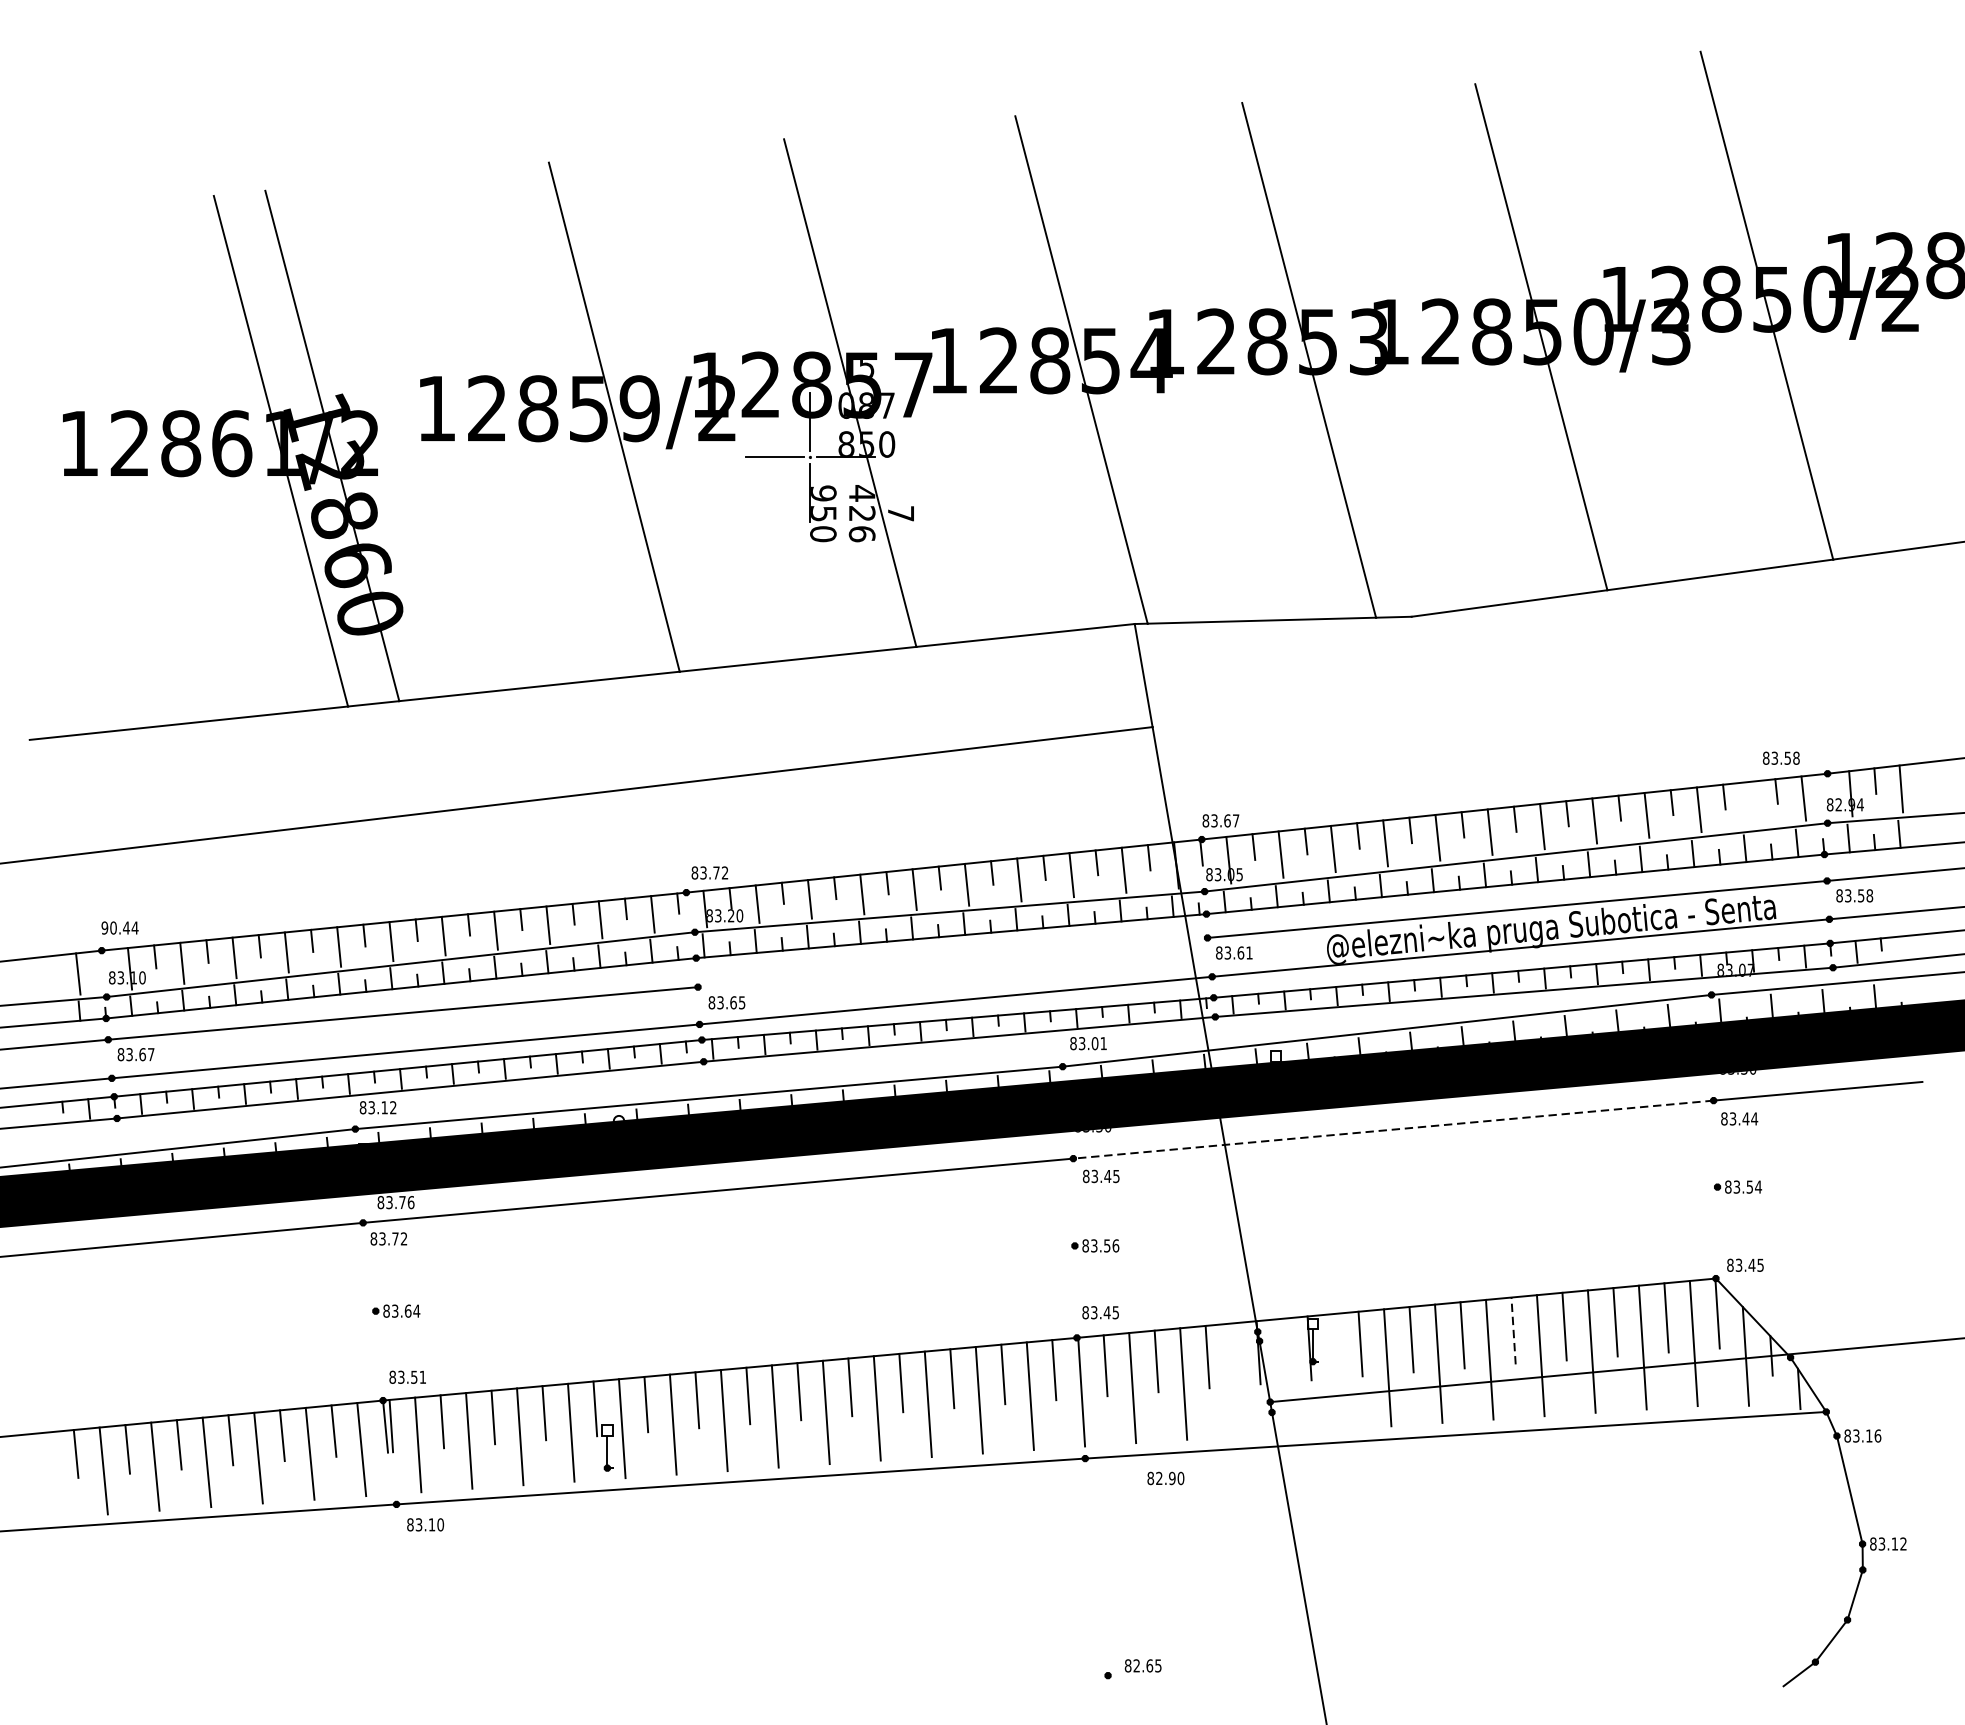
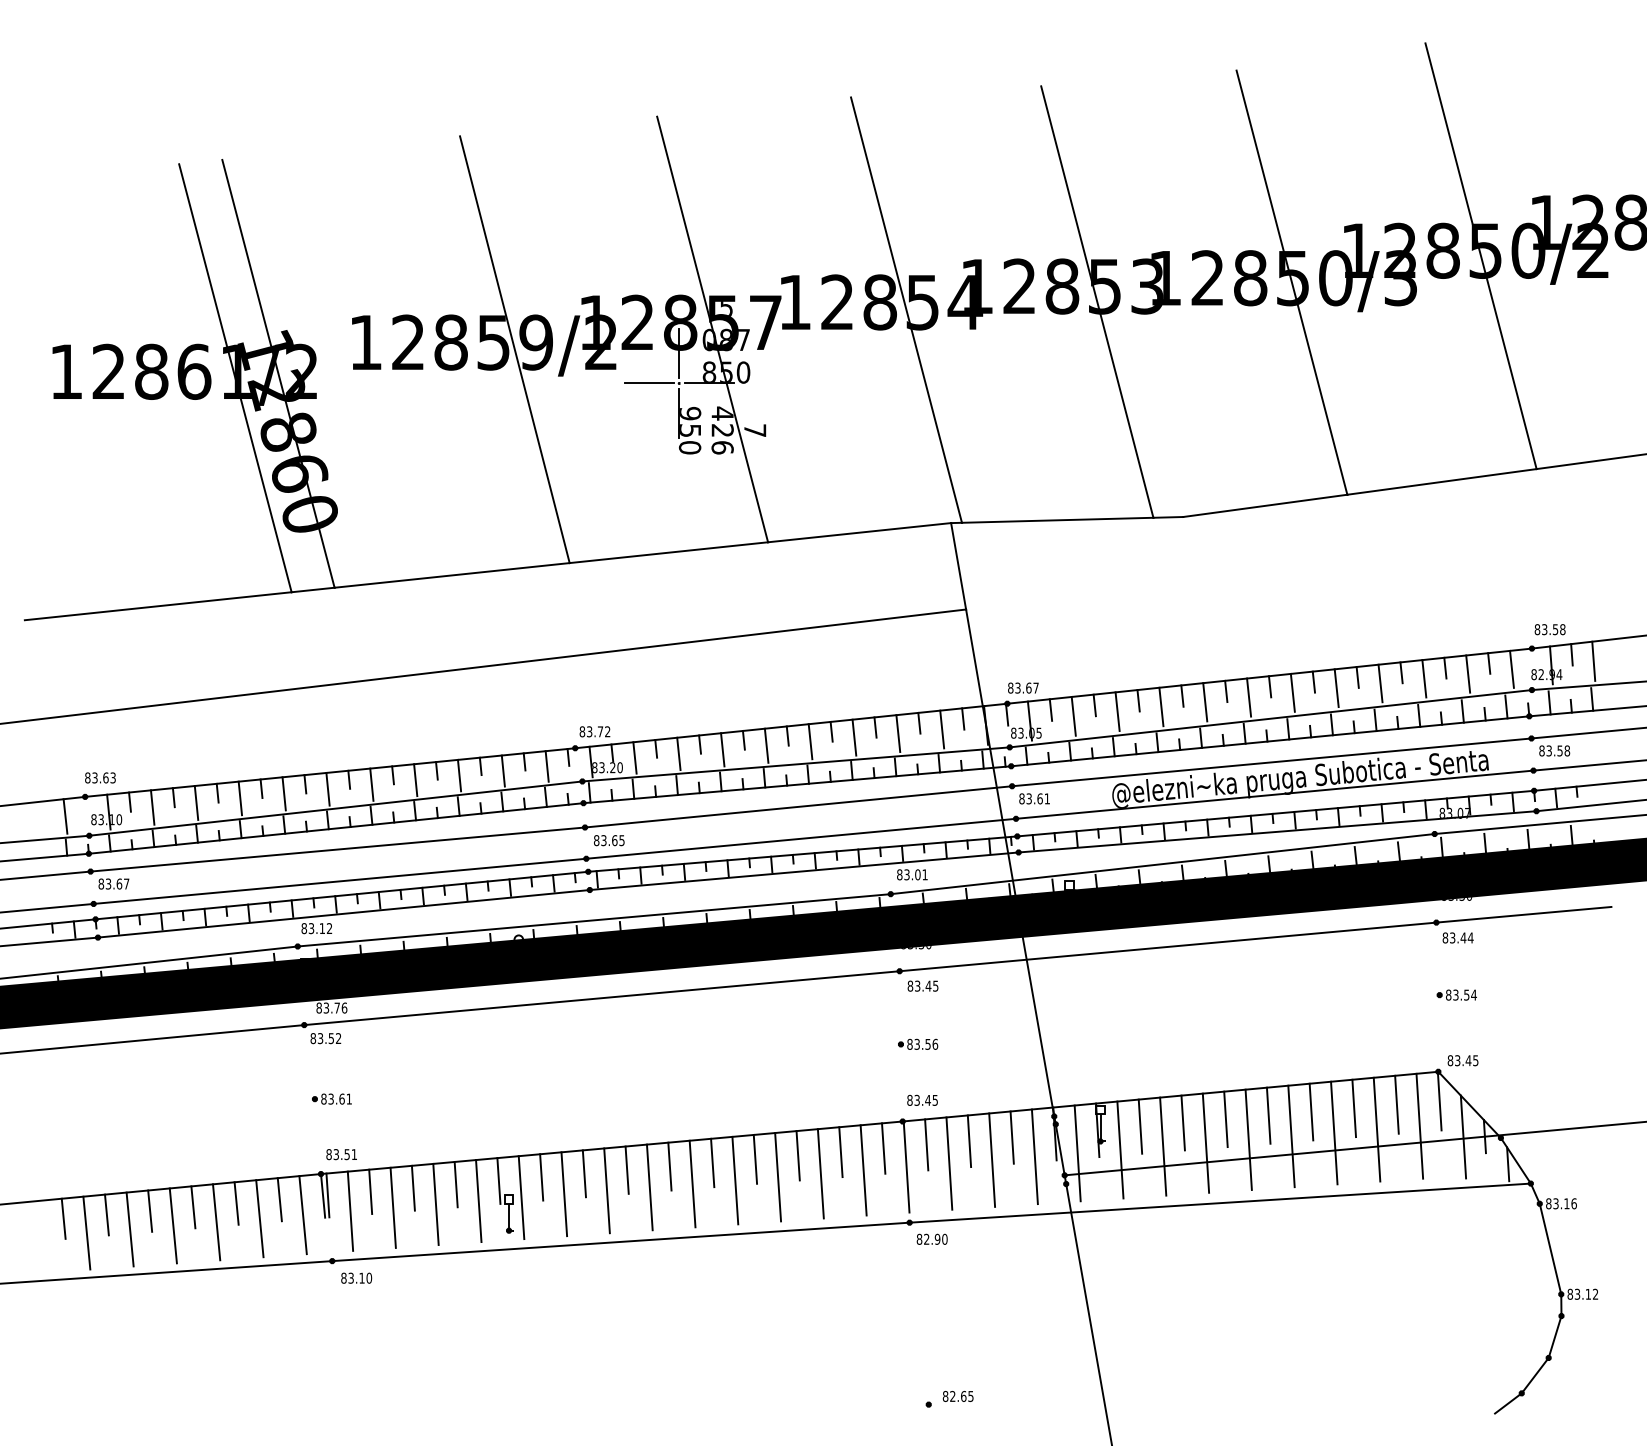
text: (1780, 758) -> (1549, 629), moved
line: (1751, 803) -> (1468, 673), added
text: (120, 927) -> (100, 777), 90.44 -> 83.63
line: (952, 962) -> (798, 806), added
line: (1392, 1129) -> (1167, 946), dashed -> solid
text: (394, 1238) -> (330, 1038), 83.72 -> 83.52
text: (417, 1310) -> (349, 1098), 83.64 -> 83.61
line: (1513, 1330) -> (1268, 1115), dashed -> solid
line: (1336, 1371) -> (1120, 1149), added
line: (1285, 1376) -> (1077, 1153), added
line: (1234, 1379) -> (1034, 1156), added
text: (1165, 1477) -> (931, 1238), moved

